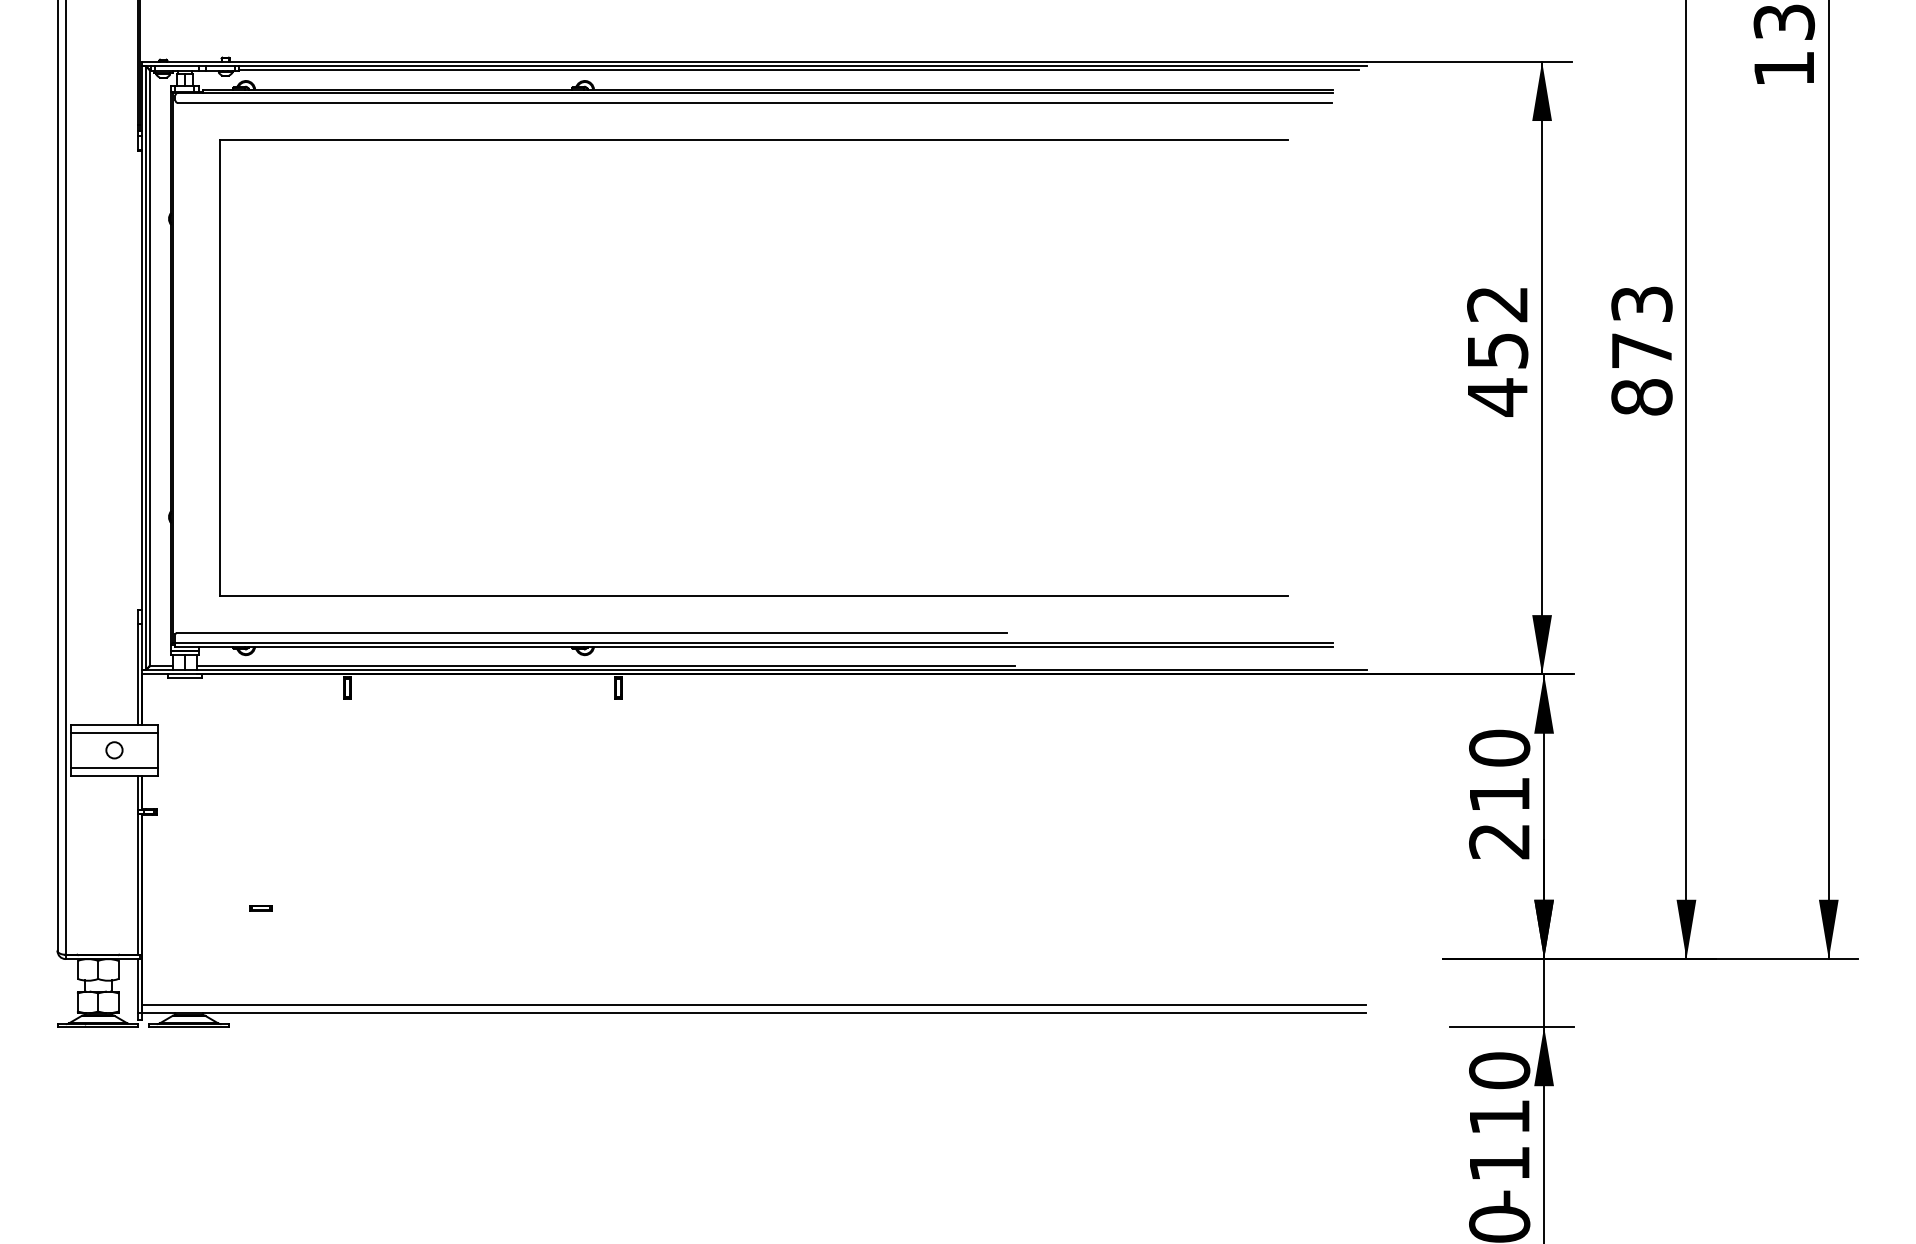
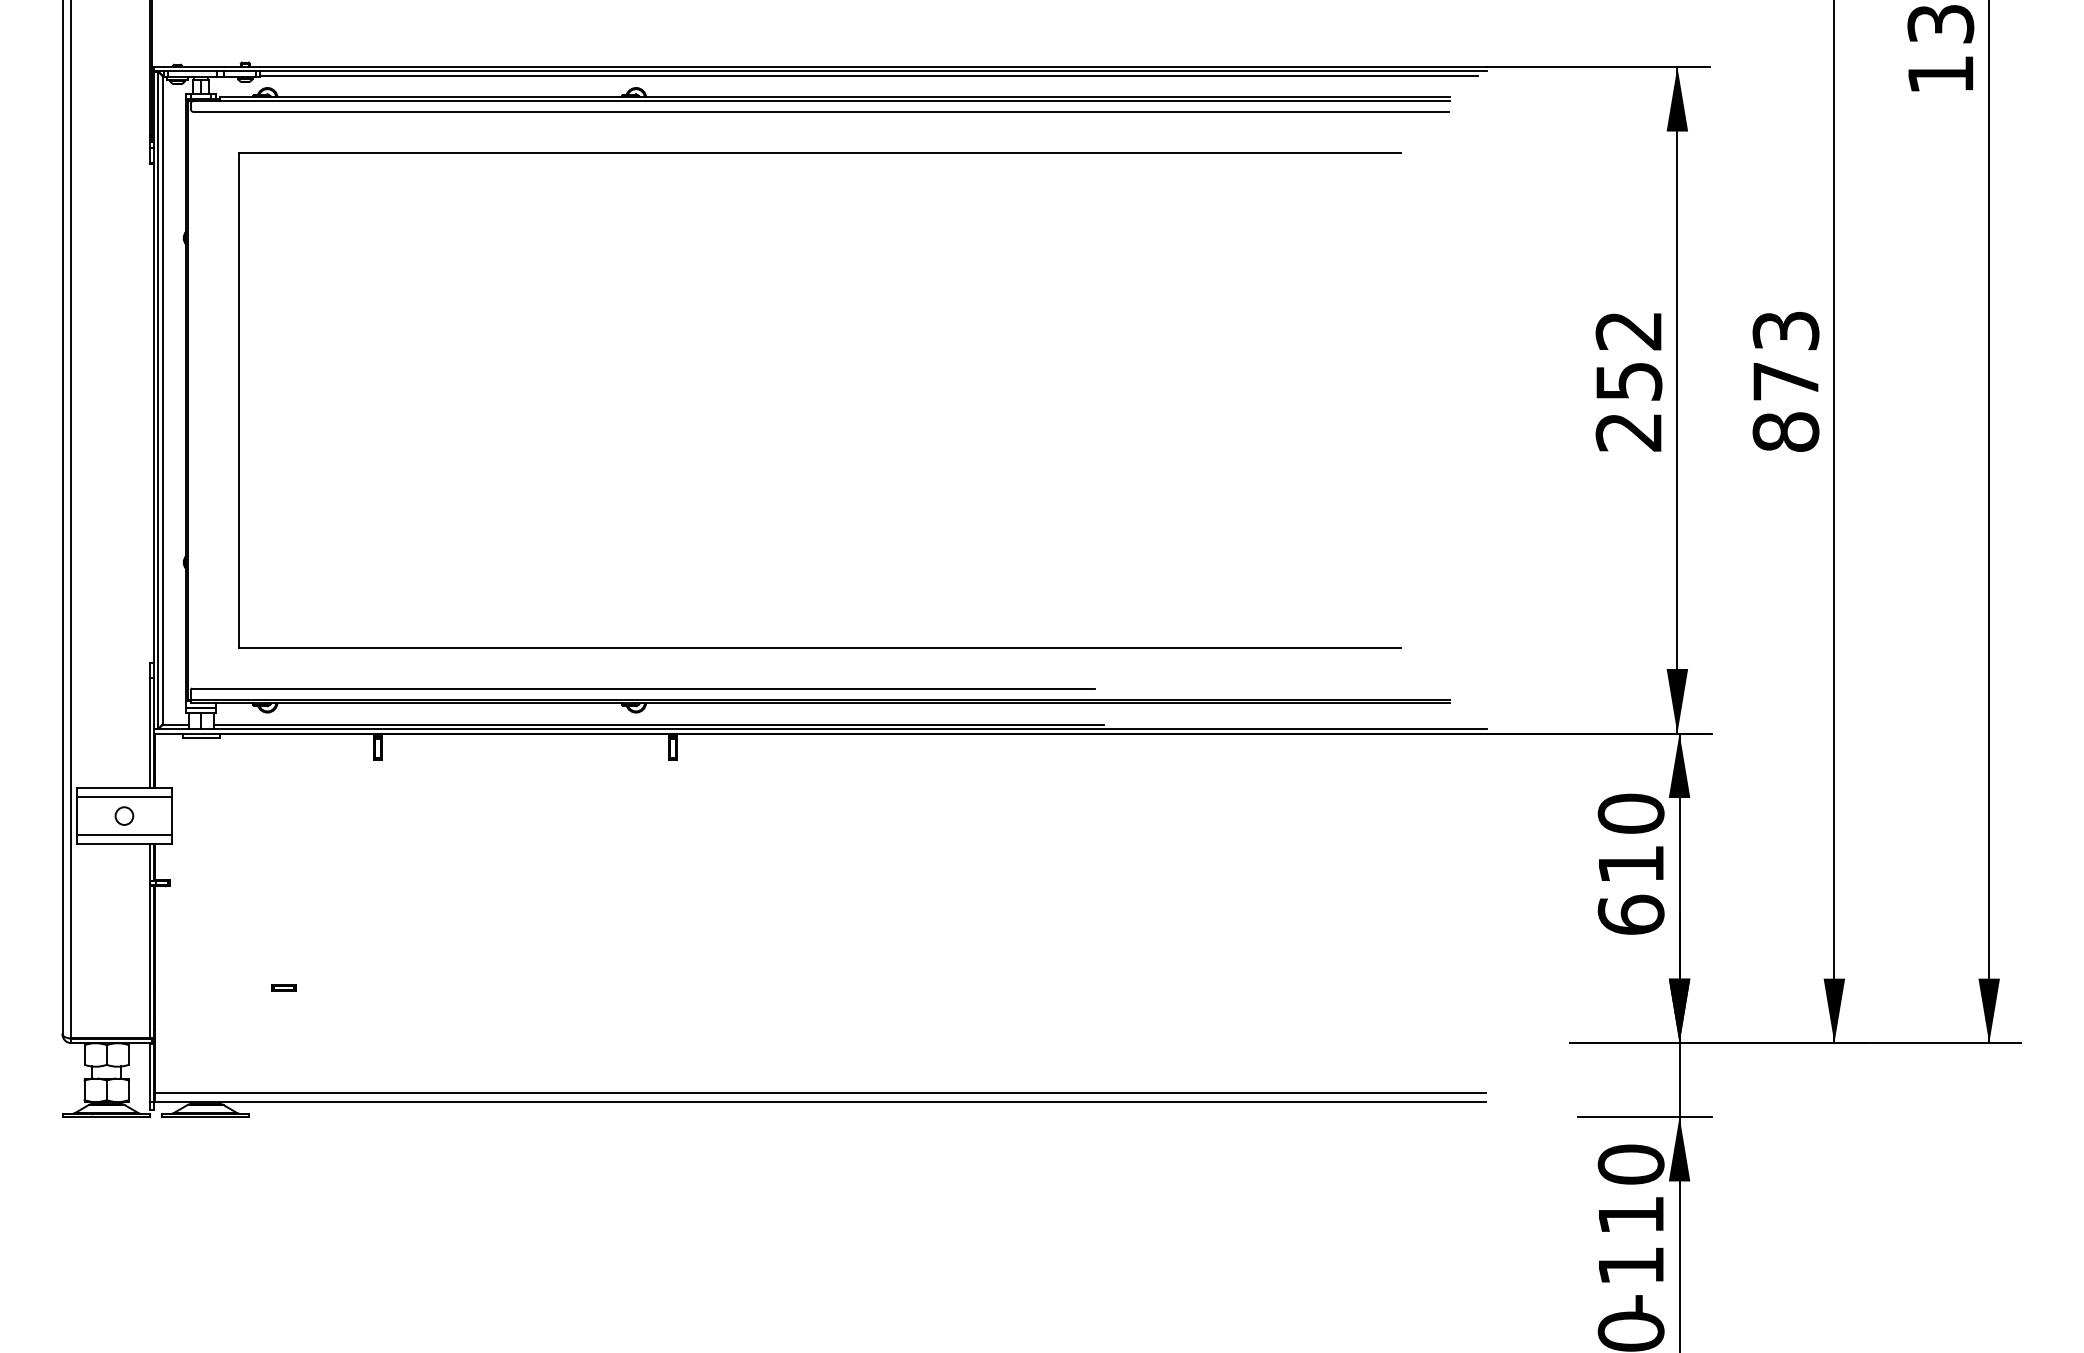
text: (1497, 397) -> (1628, 432), 452 -> 252
text: (1499, 840) -> (1630, 914), 210 -> 610

